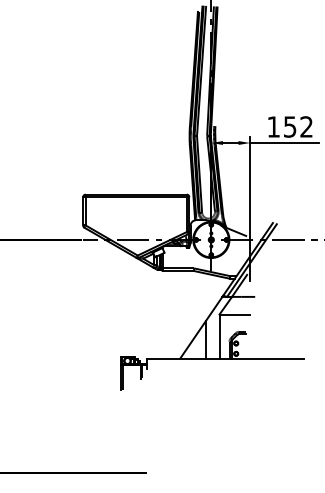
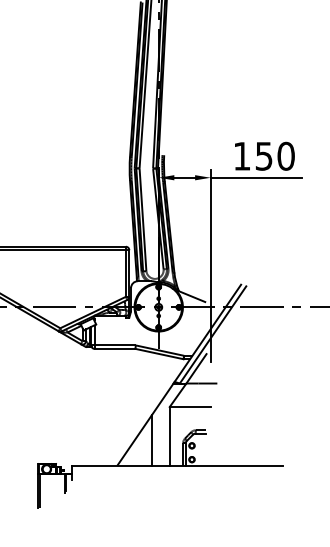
text: (306, 126) -> (285, 155), 152 -> 150

